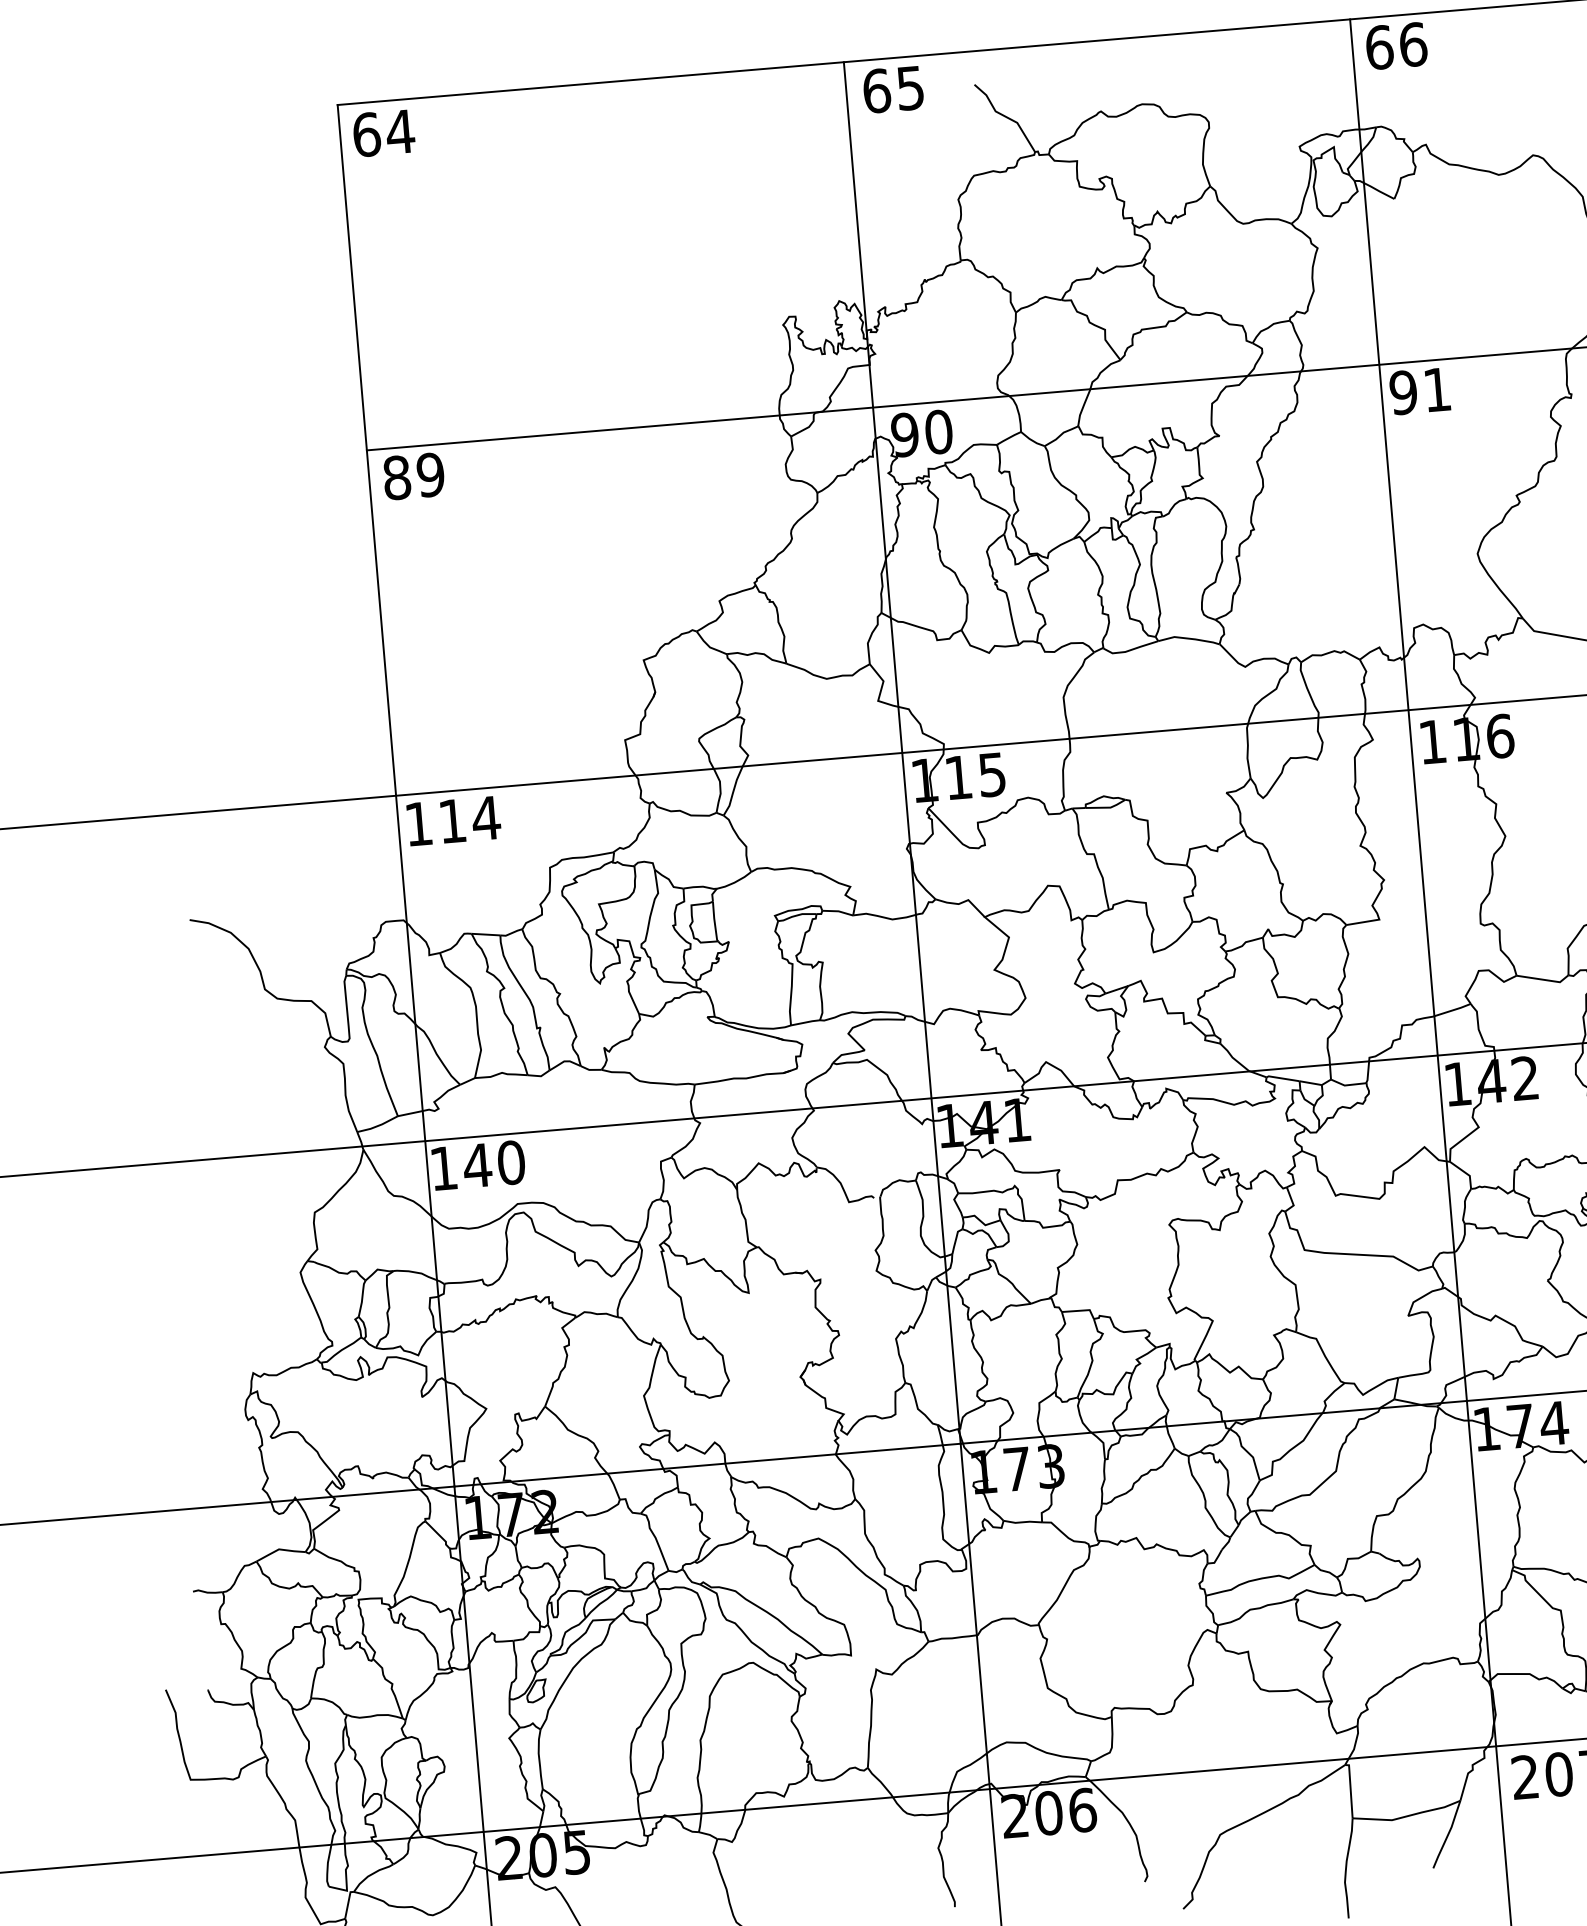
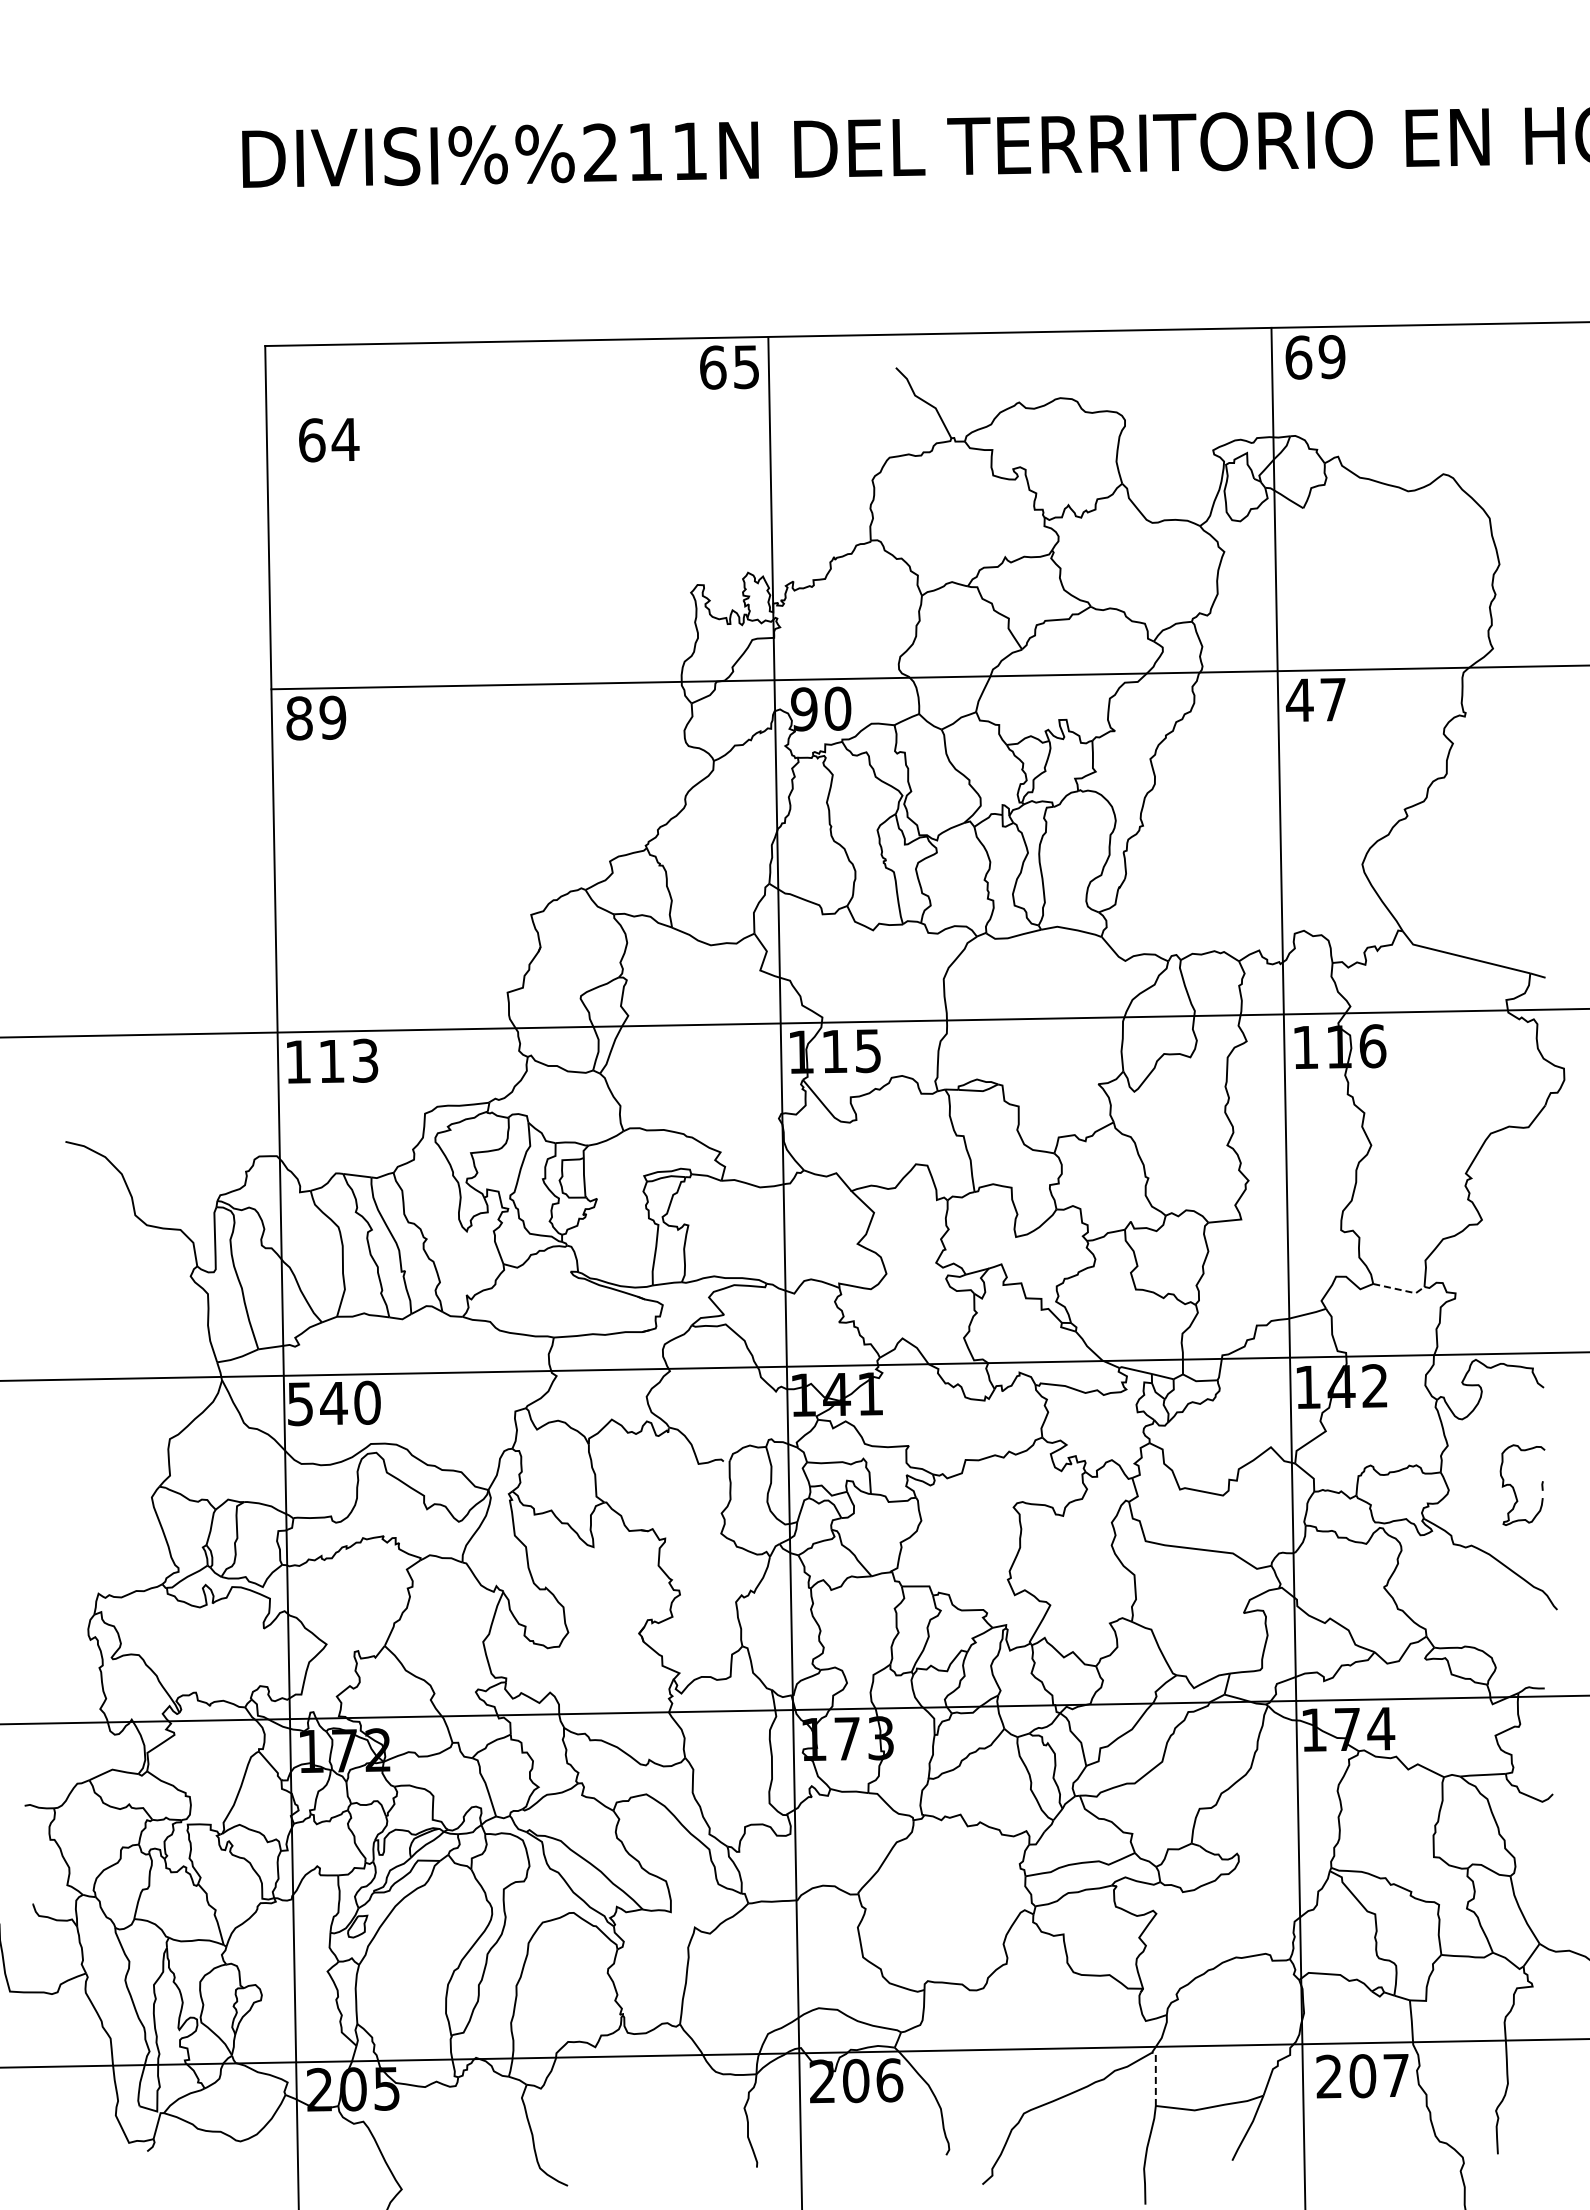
text: (1412, 44) -> (1331, 356), 66 -> 69
text: (893, 89) -> (729, 367), moved
text: (384, 133) -> (329, 440), moved
text: (1419, 391) -> (1315, 700), 91 -> 47
text: (486, 818) -> (365, 1060), 114 -> 113
line: (1544, 979) -> (1400, 1289), solid -> dashed
text: (444, 1168) -> (300, 1404), 140 -> 540
line: (1350, 1789) -> (1155, 2077), solid -> dashed

